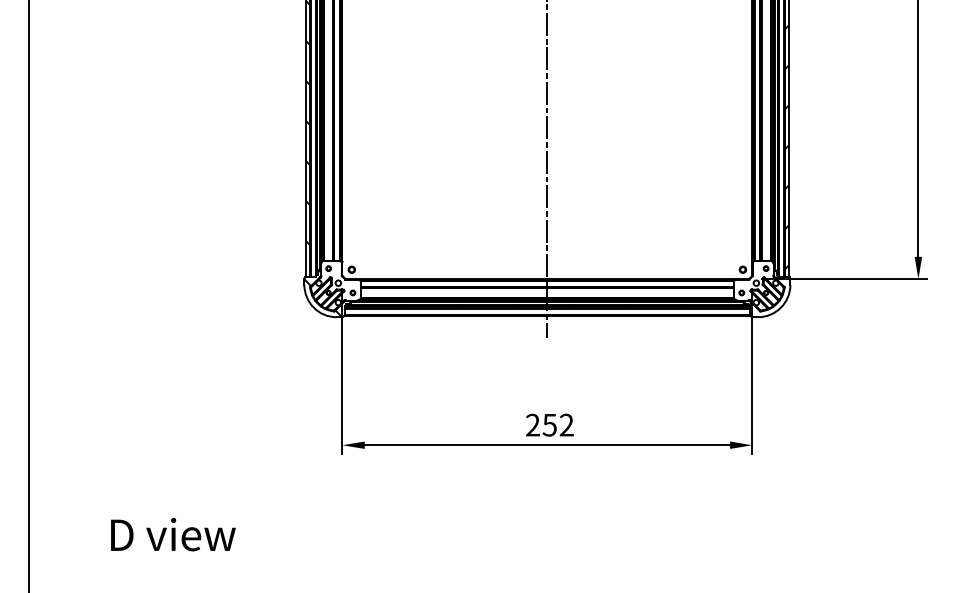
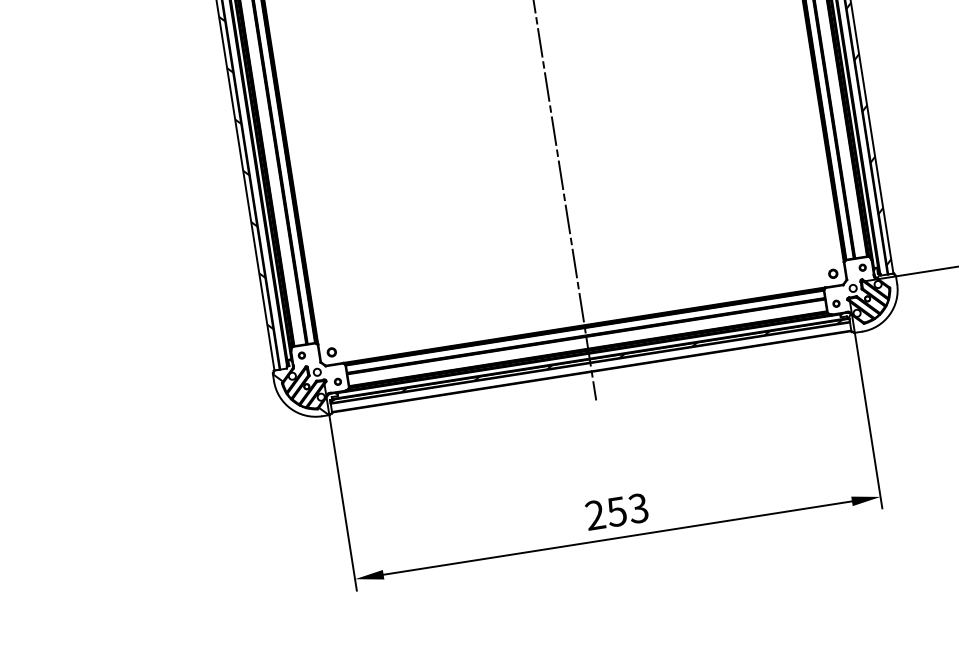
text: (566, 425) -> (638, 508), 252 -> 253

